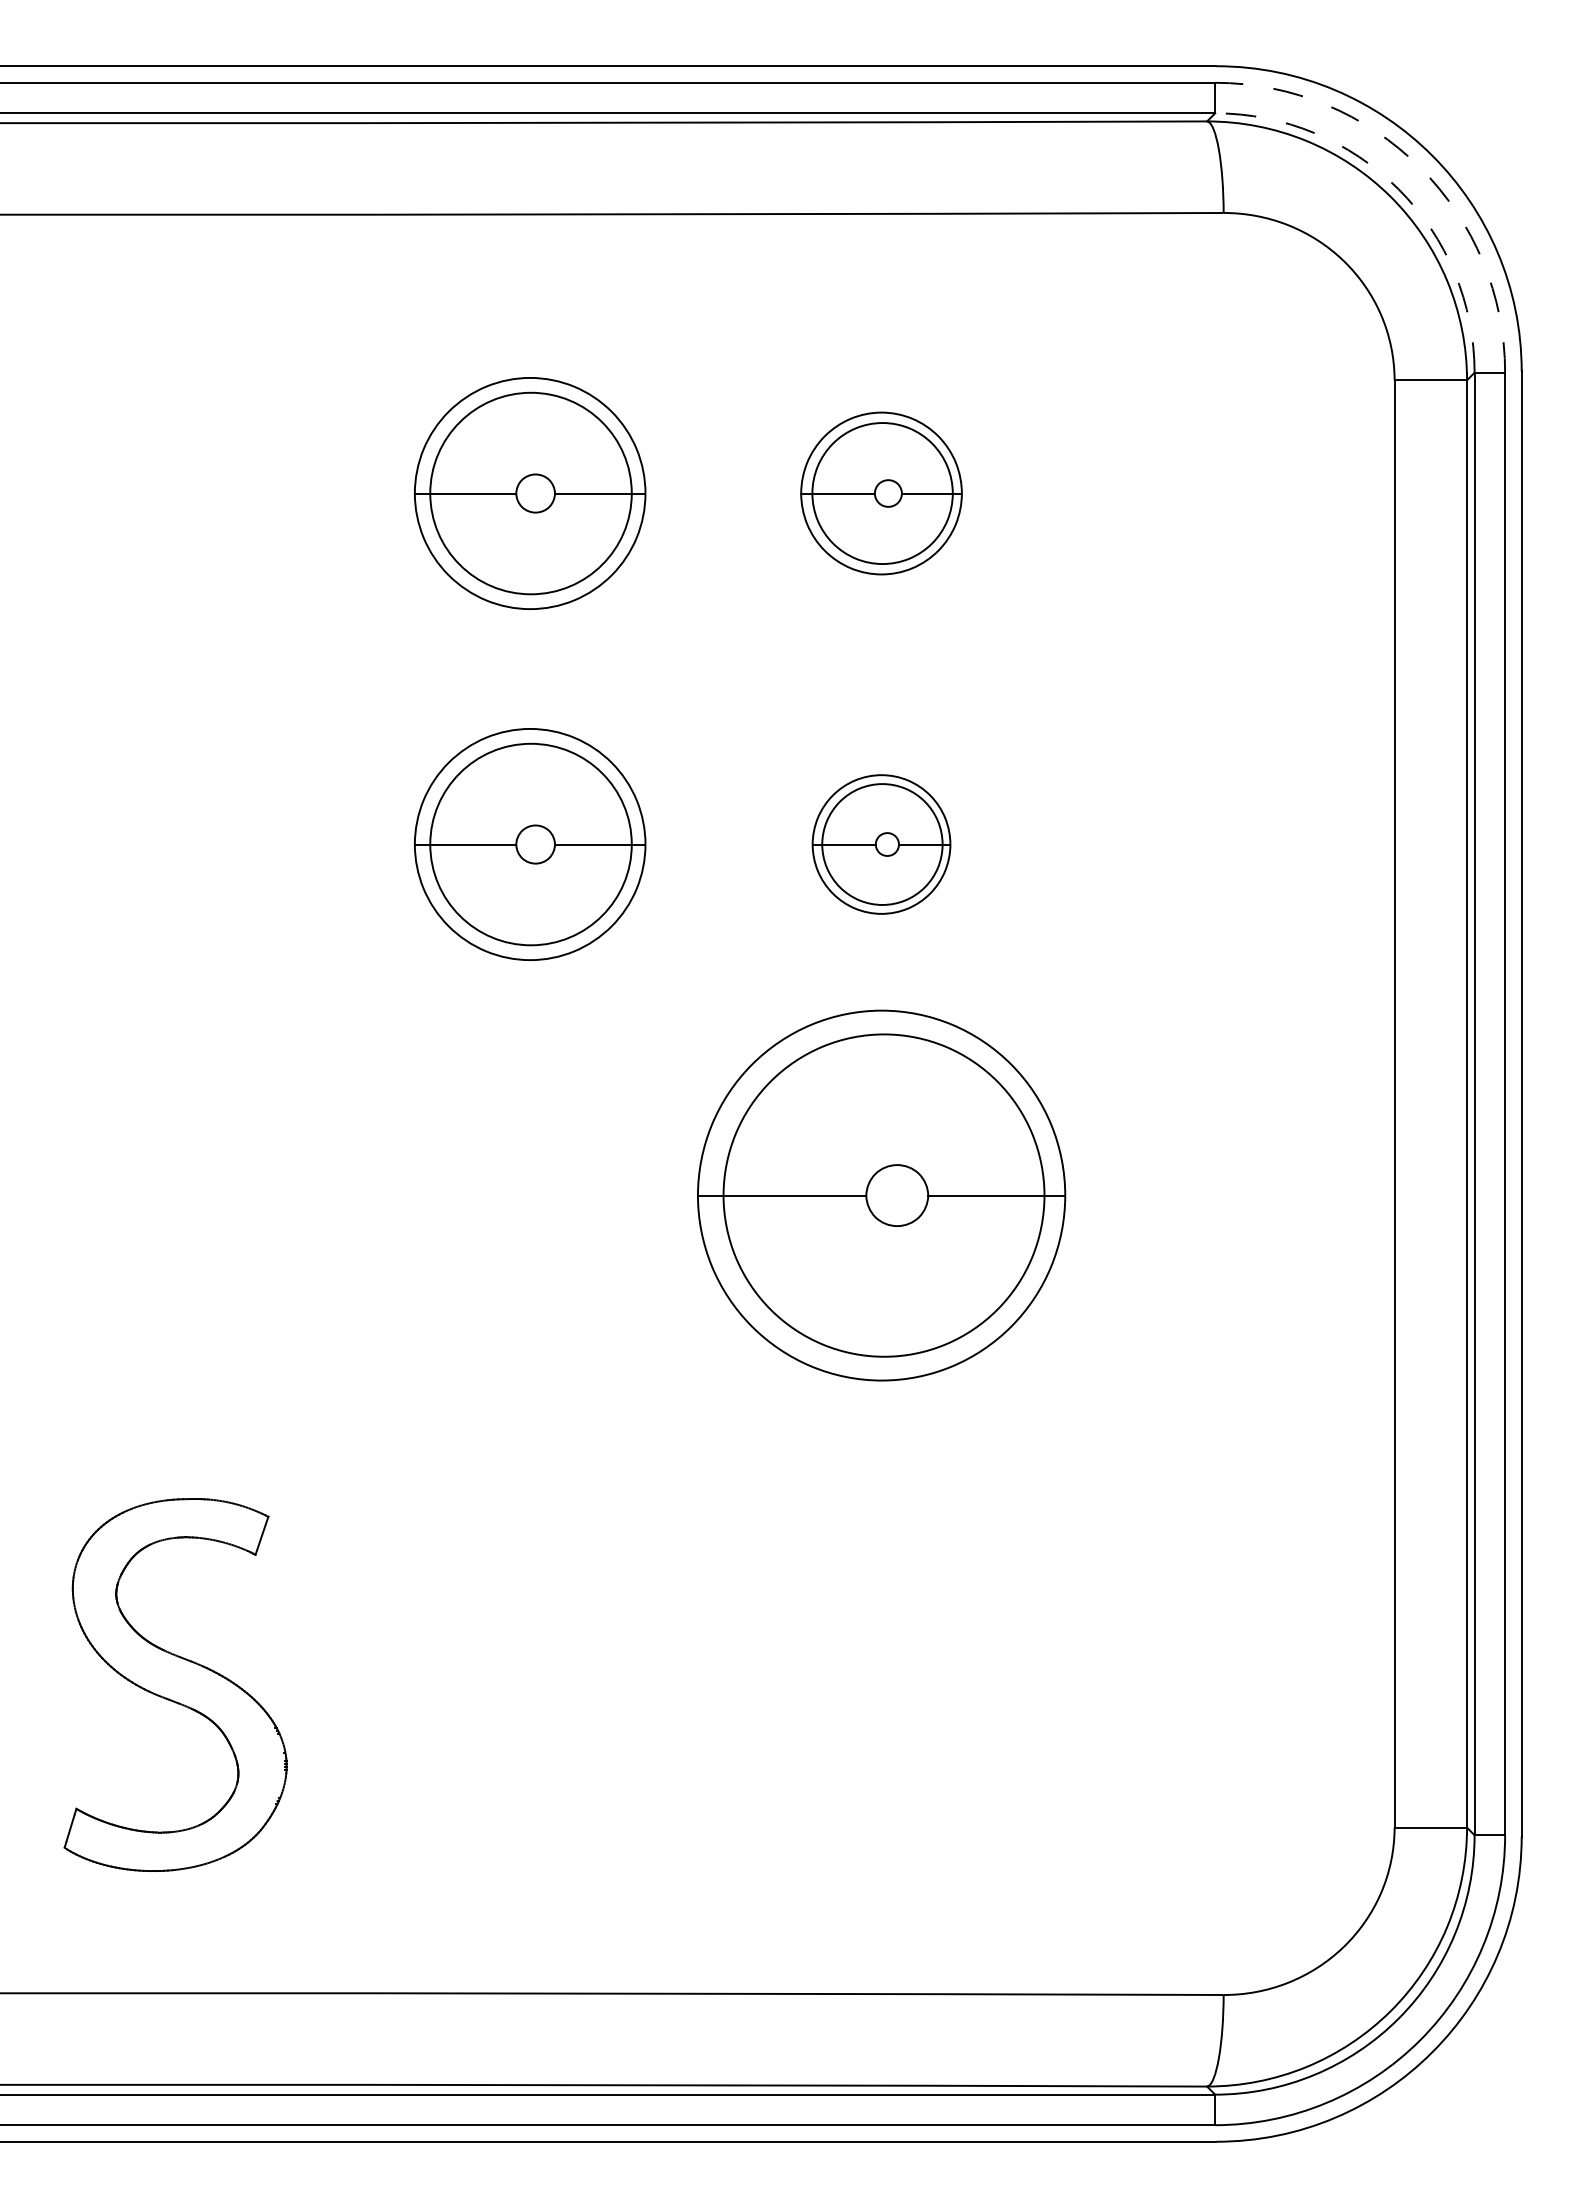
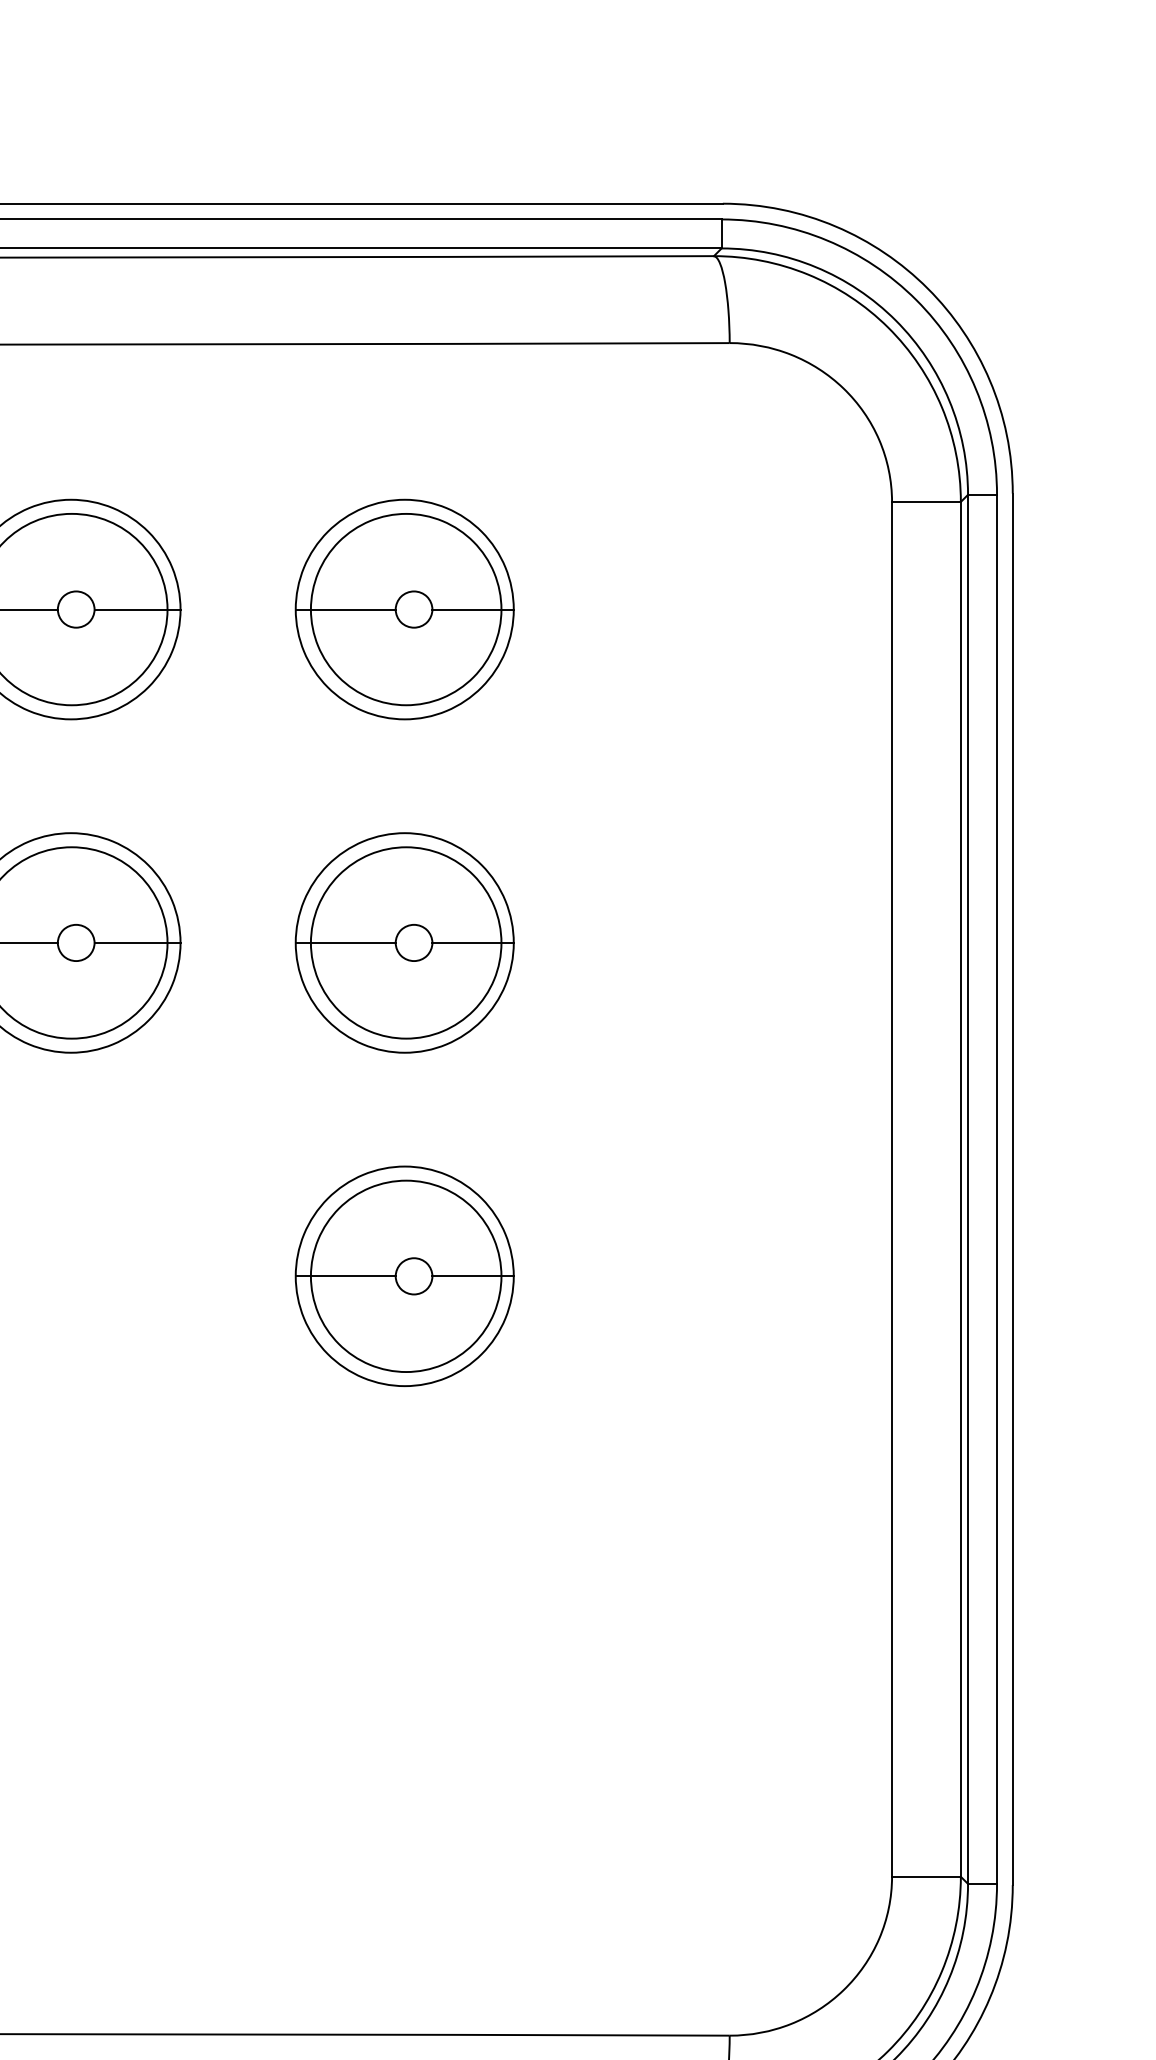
arc: (1420, 167) -> (916, 299), dashed -> solid
arc: (1398, 189) -> (895, 320), dashed -> solid
part: (881, 493) -> (404, 609), size x1.43
part: (881, 844) -> (404, 942), size x1.67
part: (881, 1195) -> (404, 1276), size x0.62

